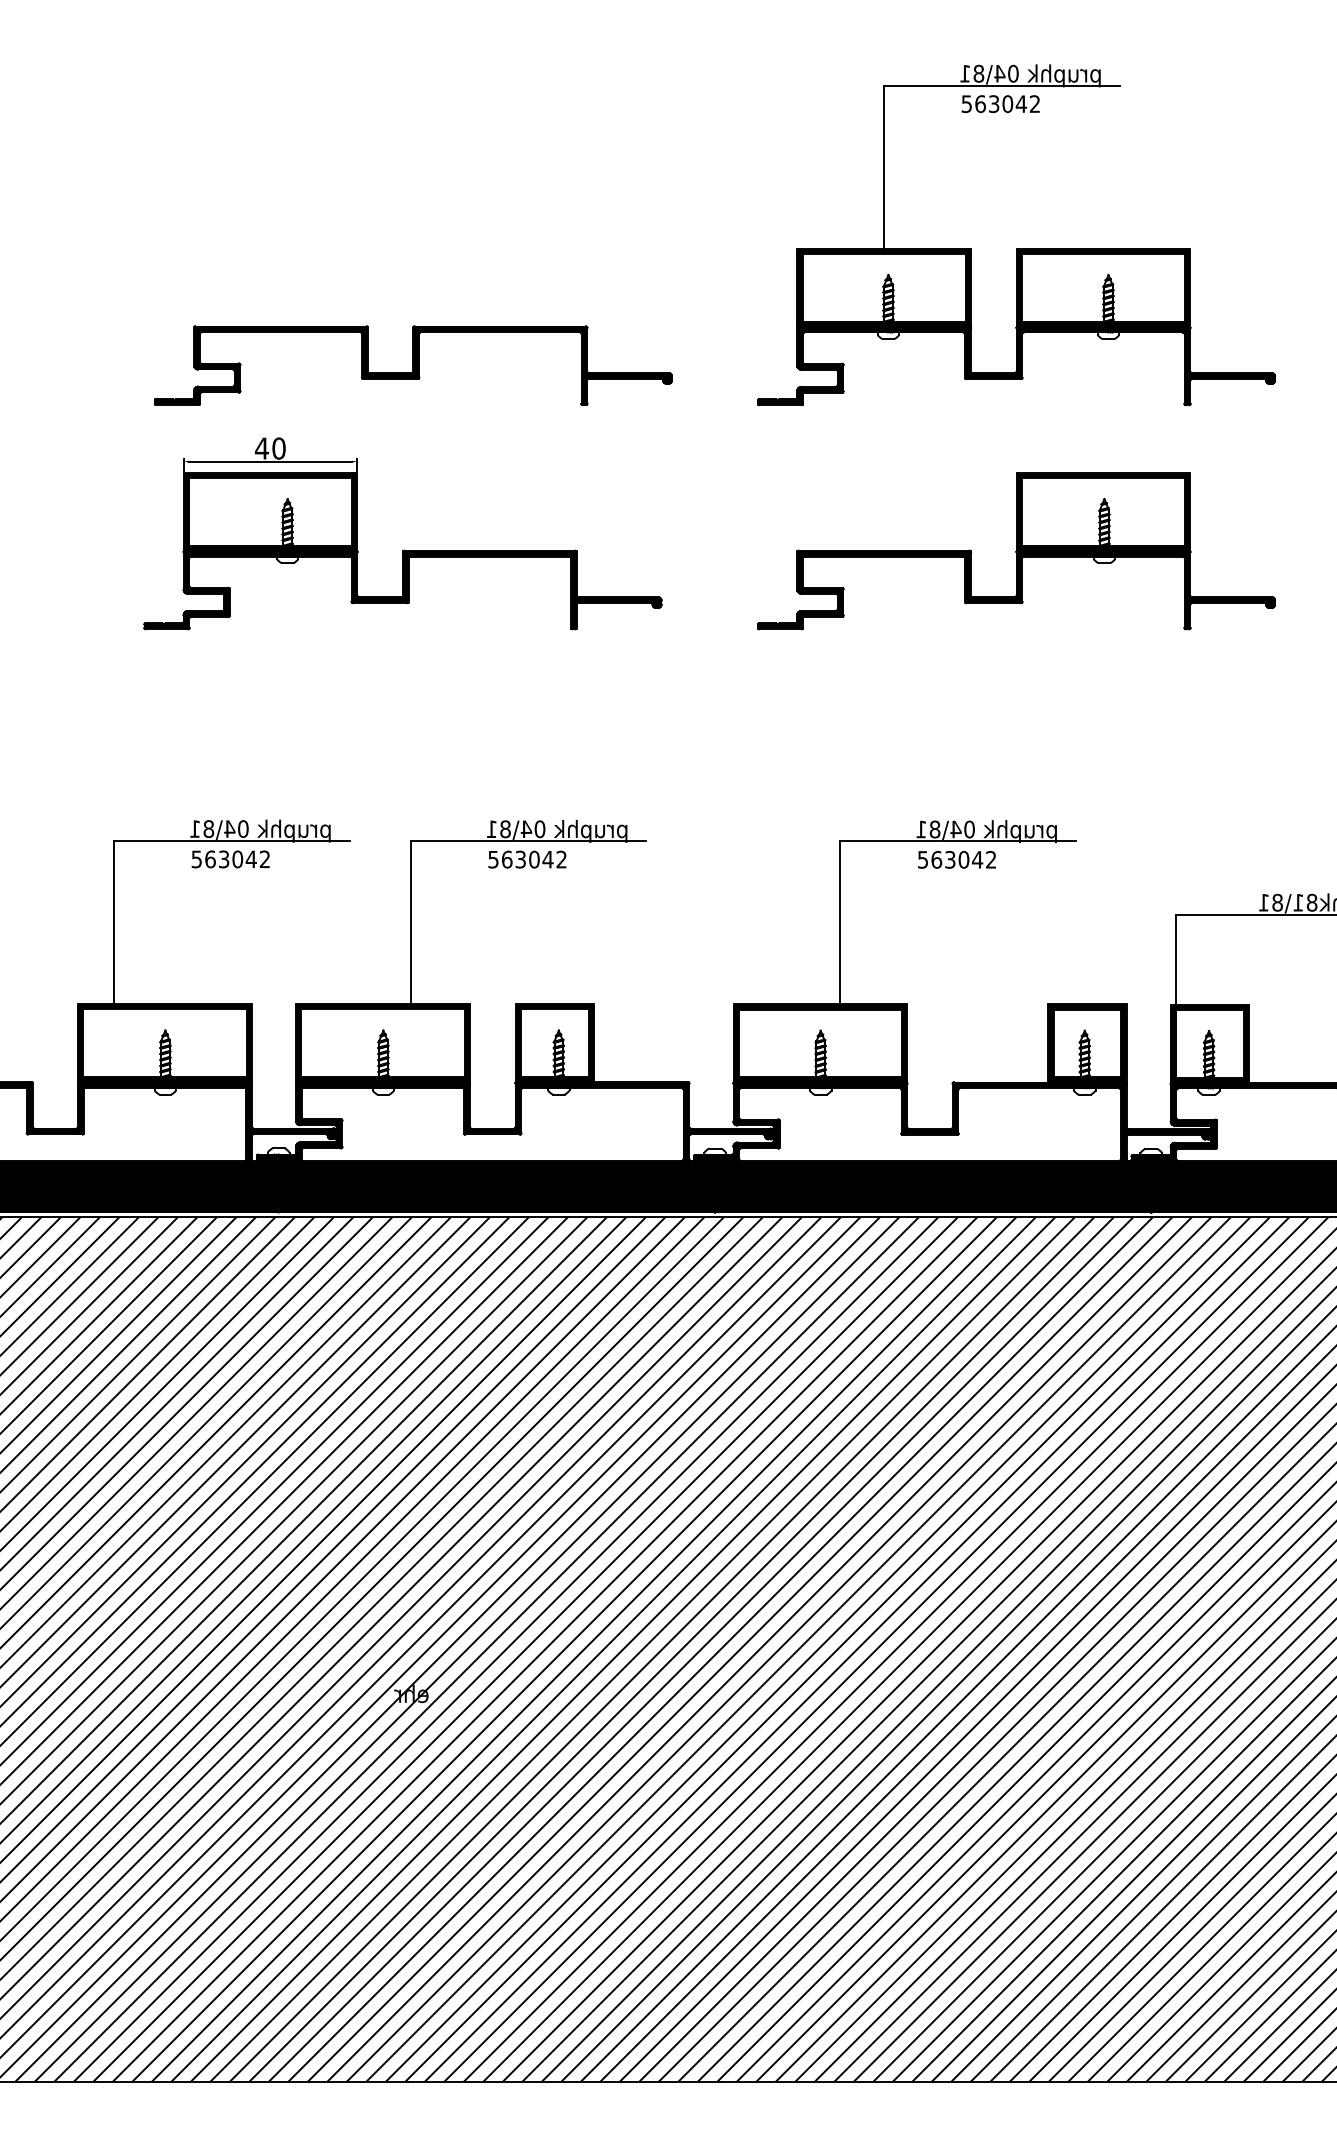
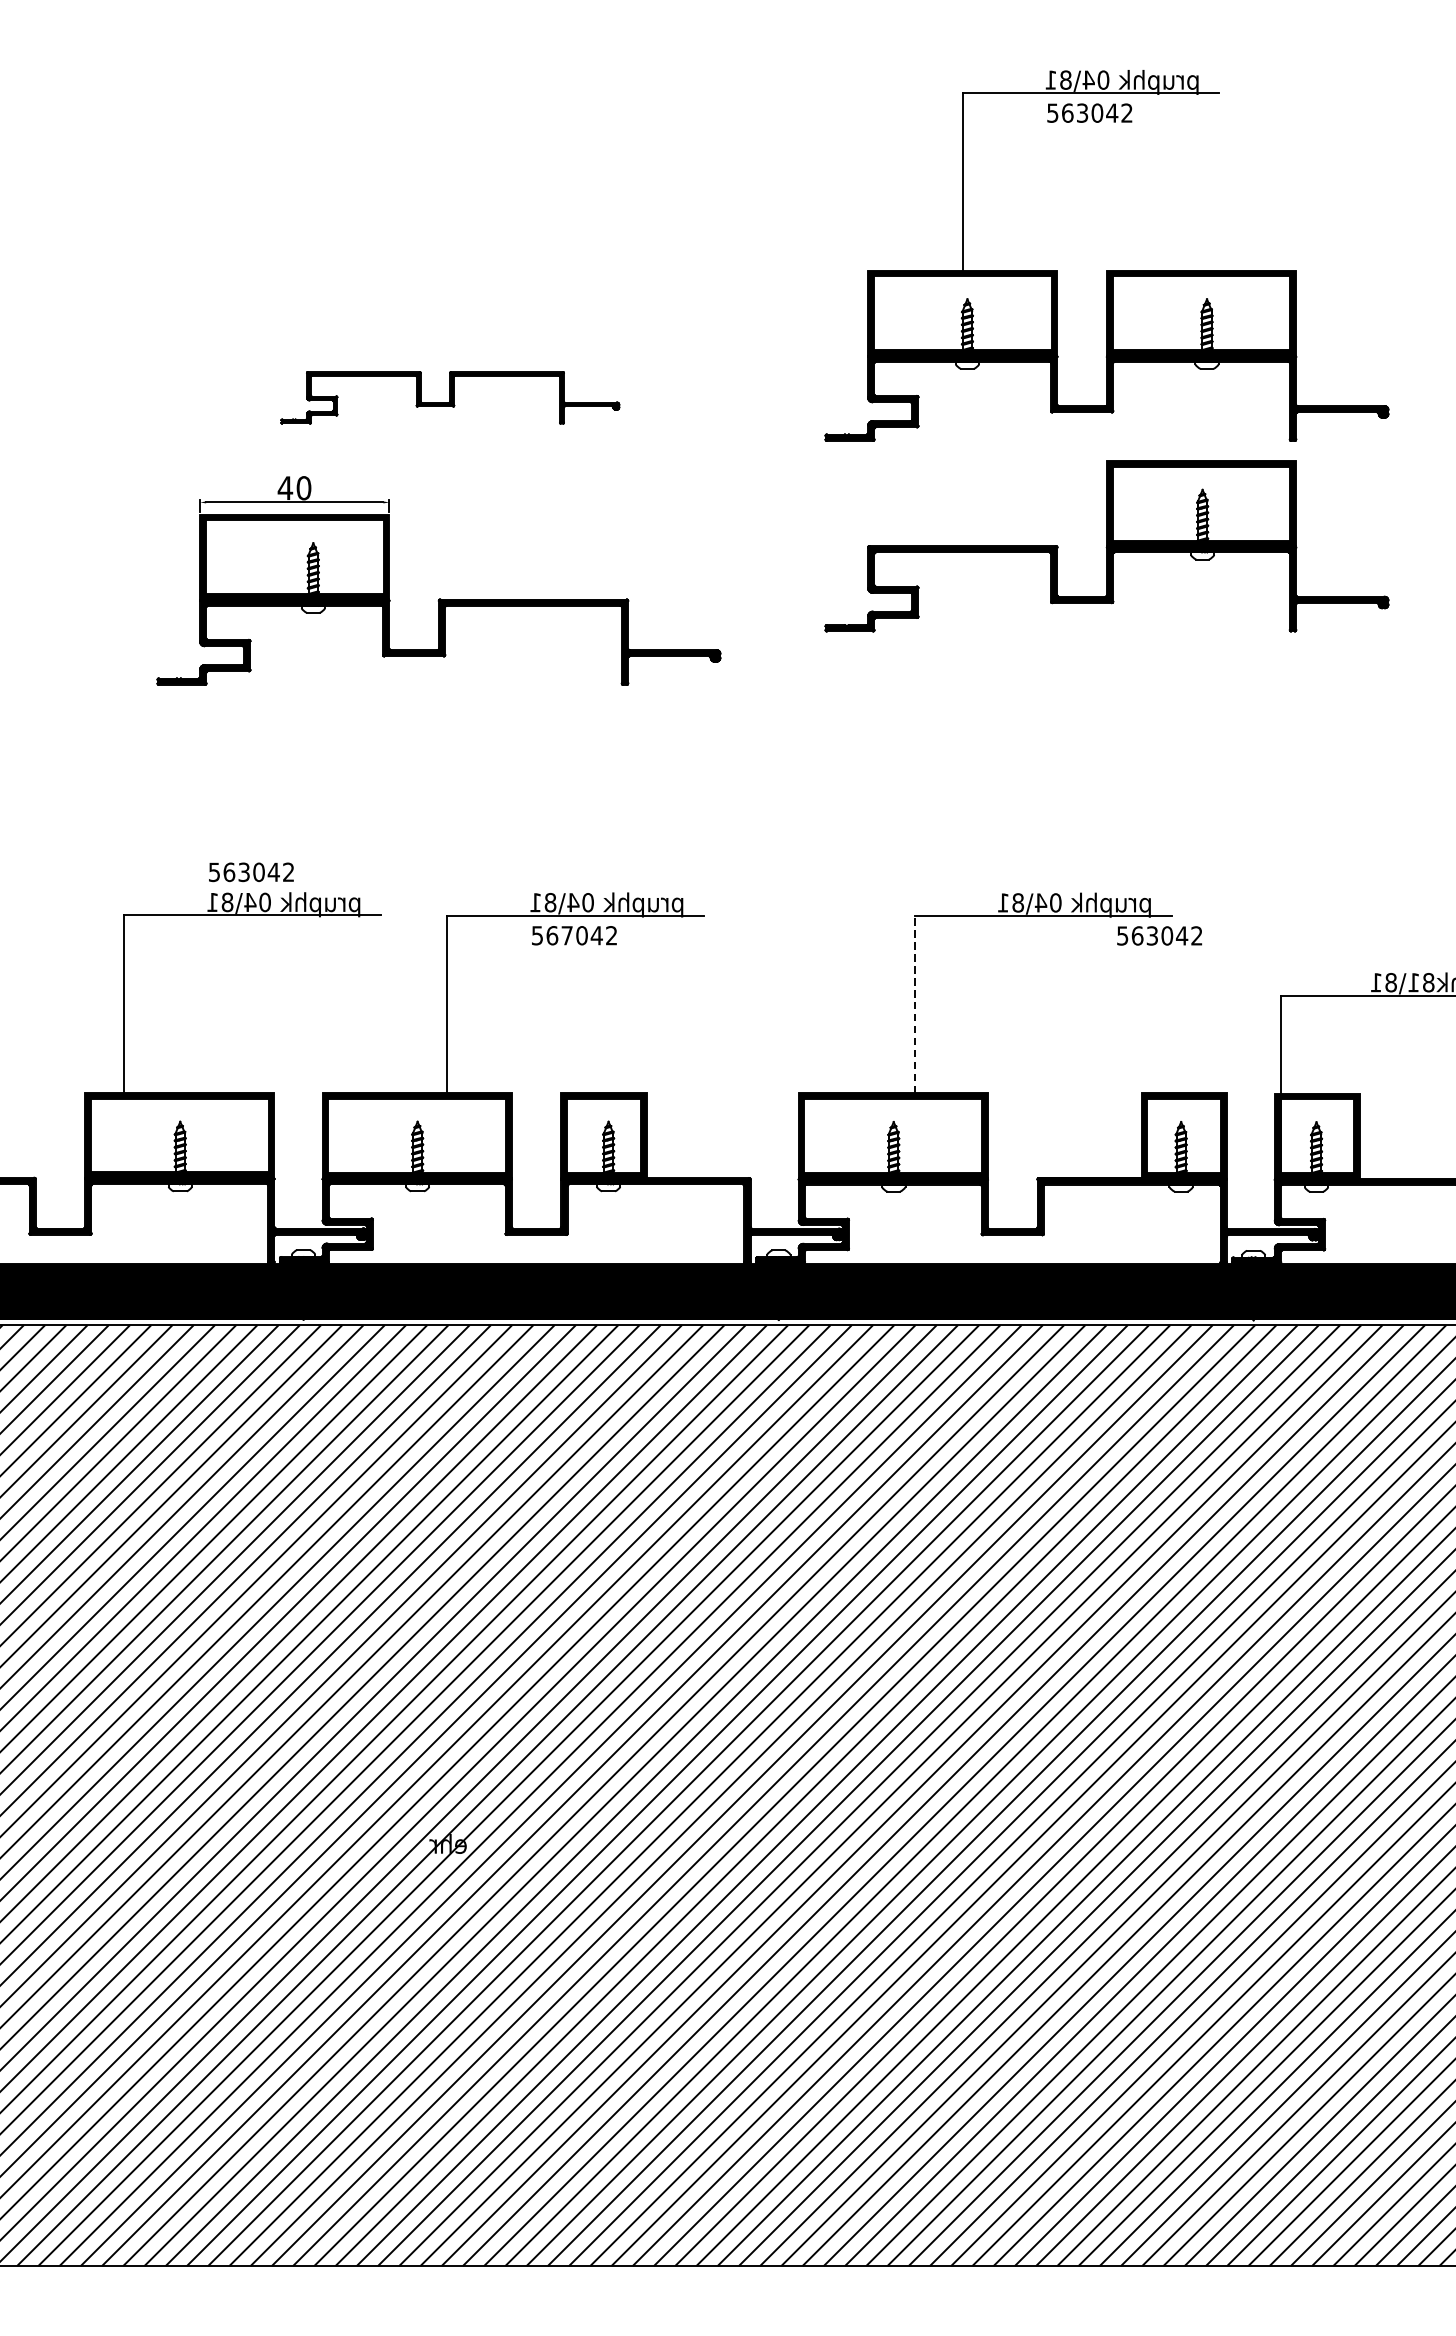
part: (413, 365) -> (450, 397), size x0.6
part: (1016, 551) -> (1106, 546), moved
text: (230, 859) -> (251, 872), moved
text: (520, 859) -> (566, 935), 563042 -> 567042
text: (956, 859) -> (1159, 935), moved
line: (840, 922) -> (915, 1004), solid -> dashed

